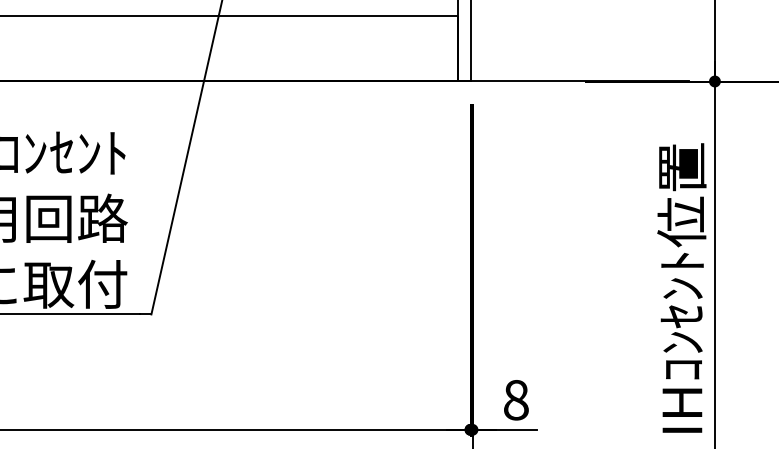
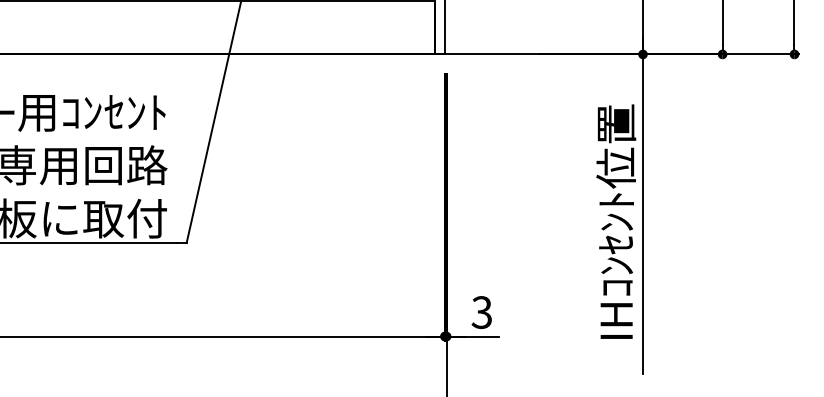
text: (515, 400) -> (481, 312), 8 -> 3

